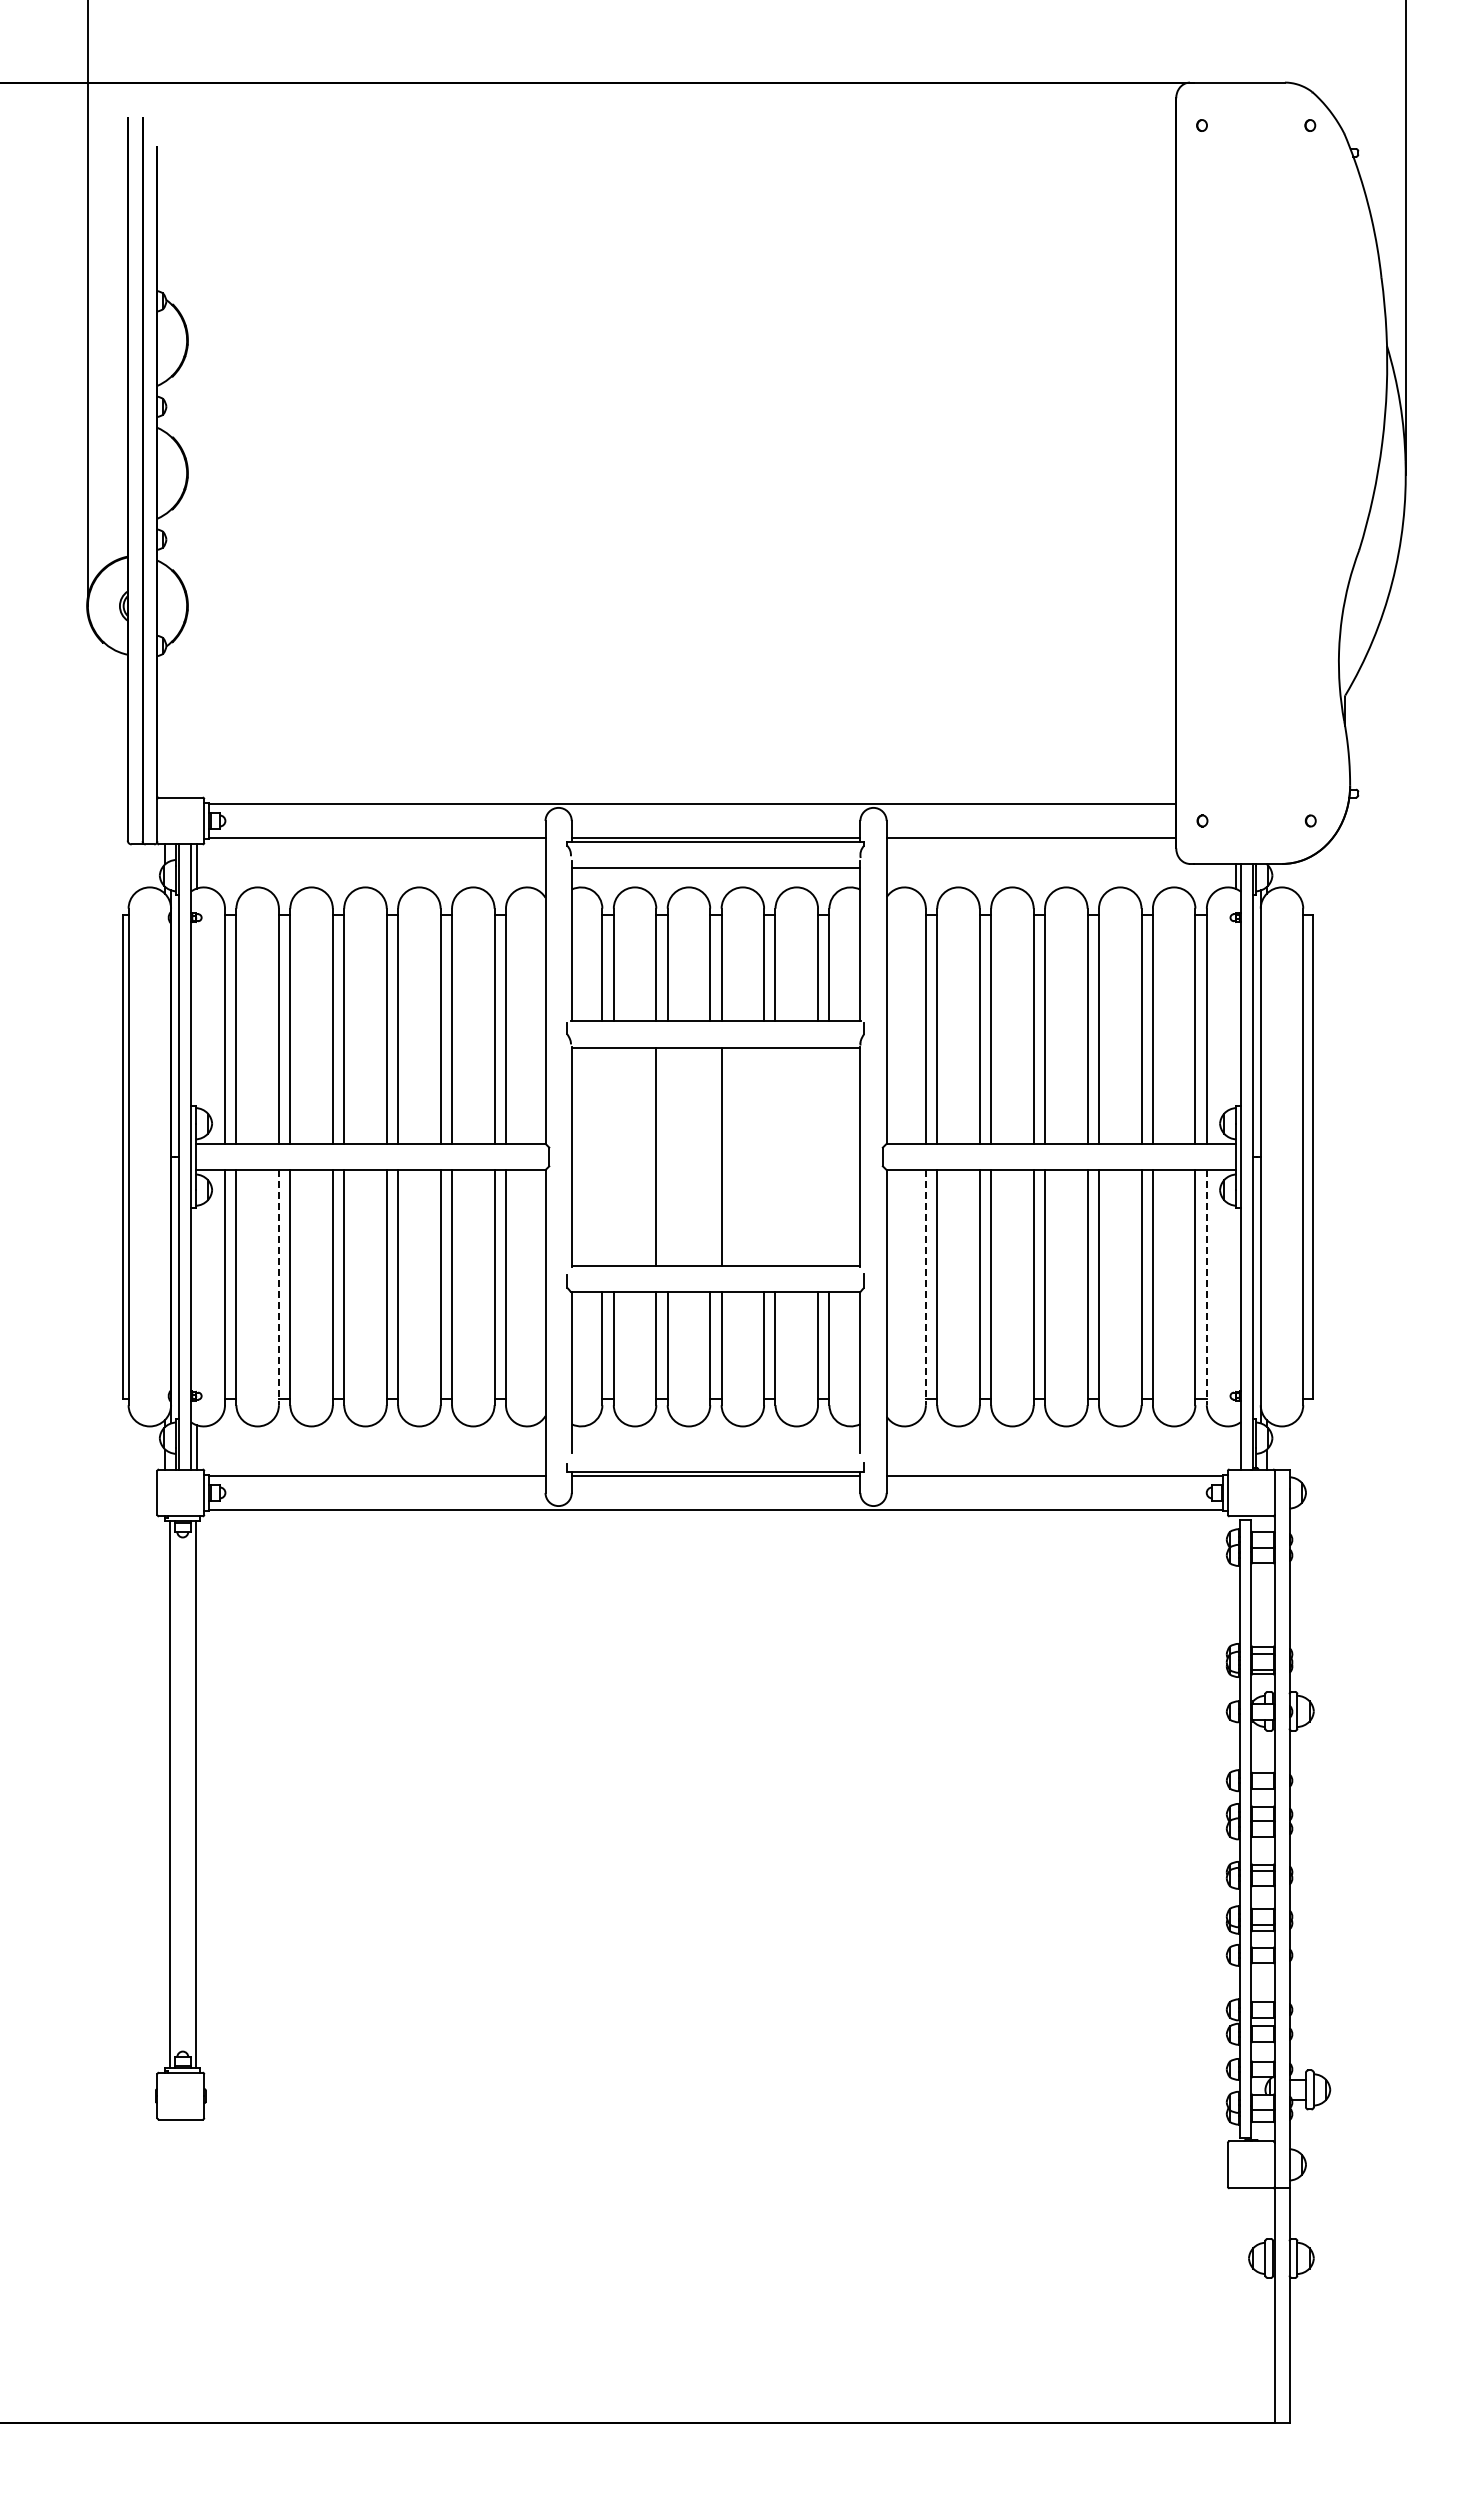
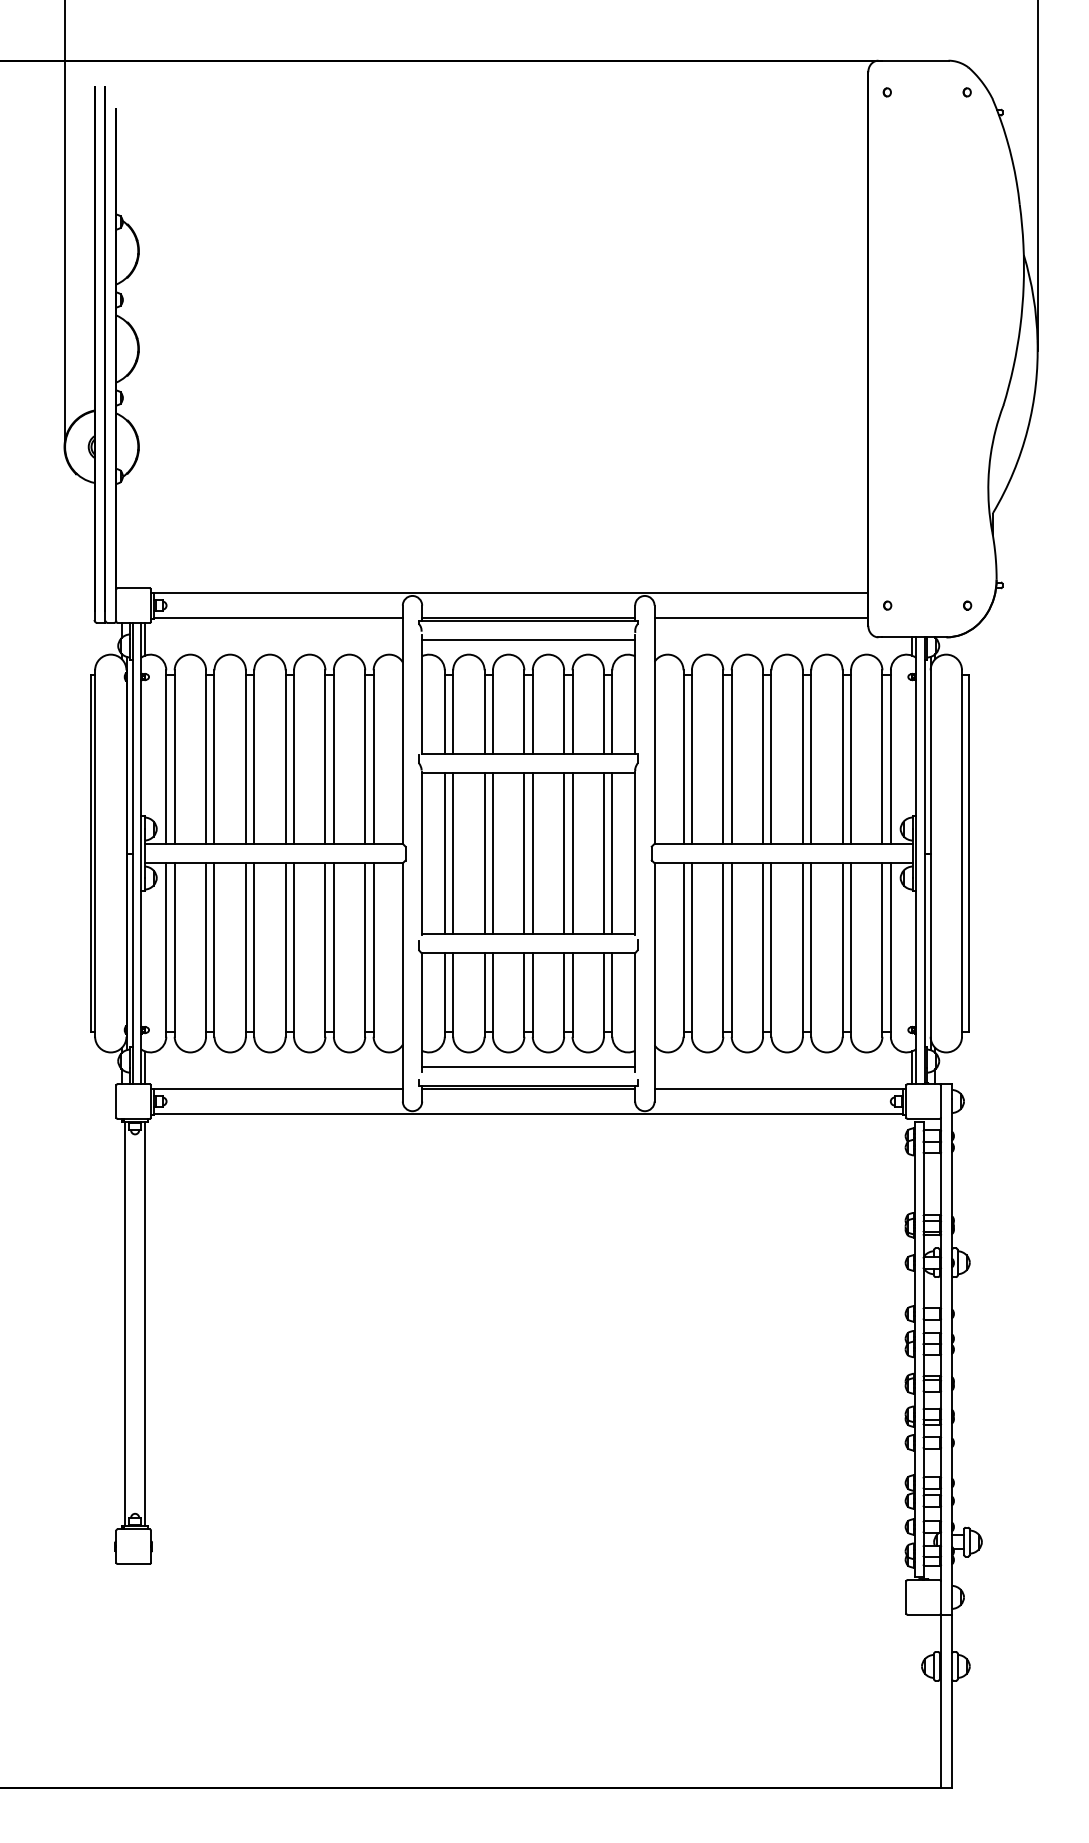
line: (602, 1156) -> (444, 853), added
line: (613, 1156) -> (452, 853), added
line: (667, 1156) -> (492, 853), added
line: (710, 1156) -> (524, 853), added
line: (764, 1156) -> (564, 853), added
line: (775, 1156) -> (572, 853), added
line: (818, 1156) -> (604, 853), added
line: (829, 1156) -> (612, 853), added
line: (278, 1287) -> (205, 949), dashed -> solid
line: (925, 1287) -> (683, 949), dashed -> solid
line: (1206, 1287) -> (890, 949), dashed -> solid
line: (715, 1445) -> (528, 1066), added
line: (1235, 1447) -> (912, 1067), added

